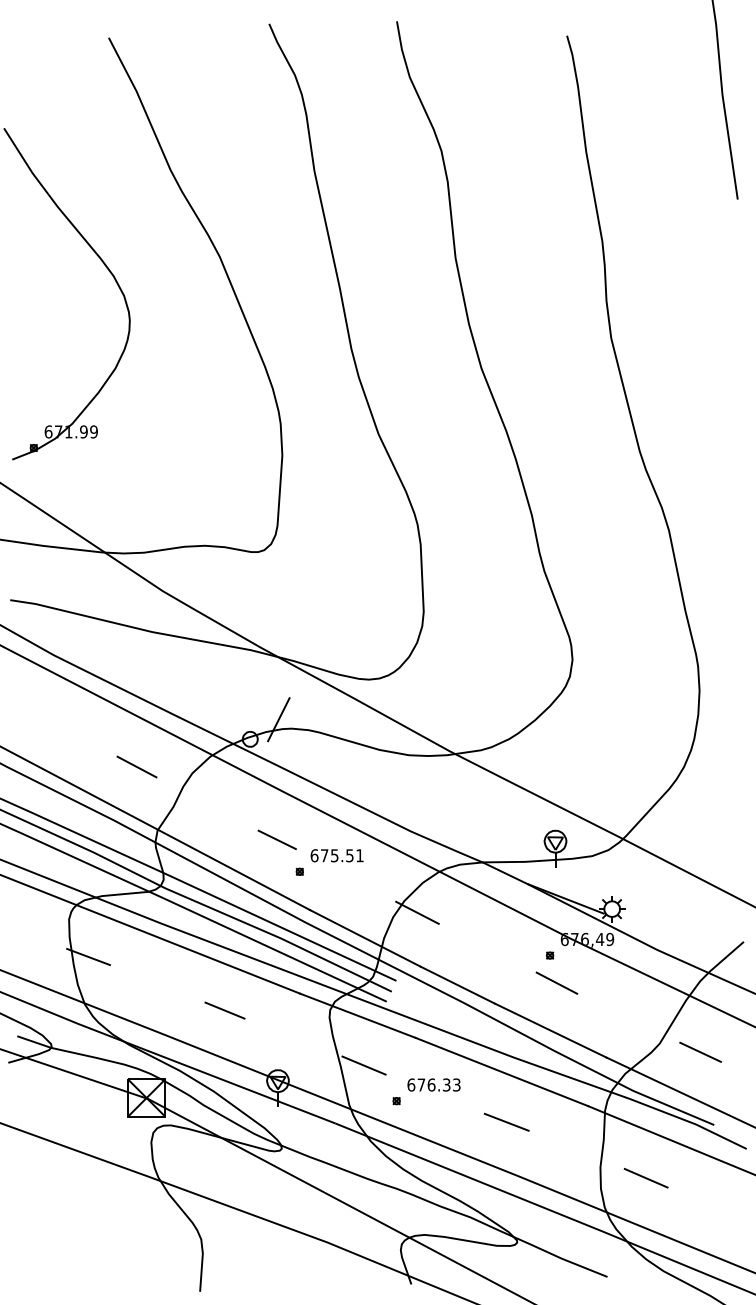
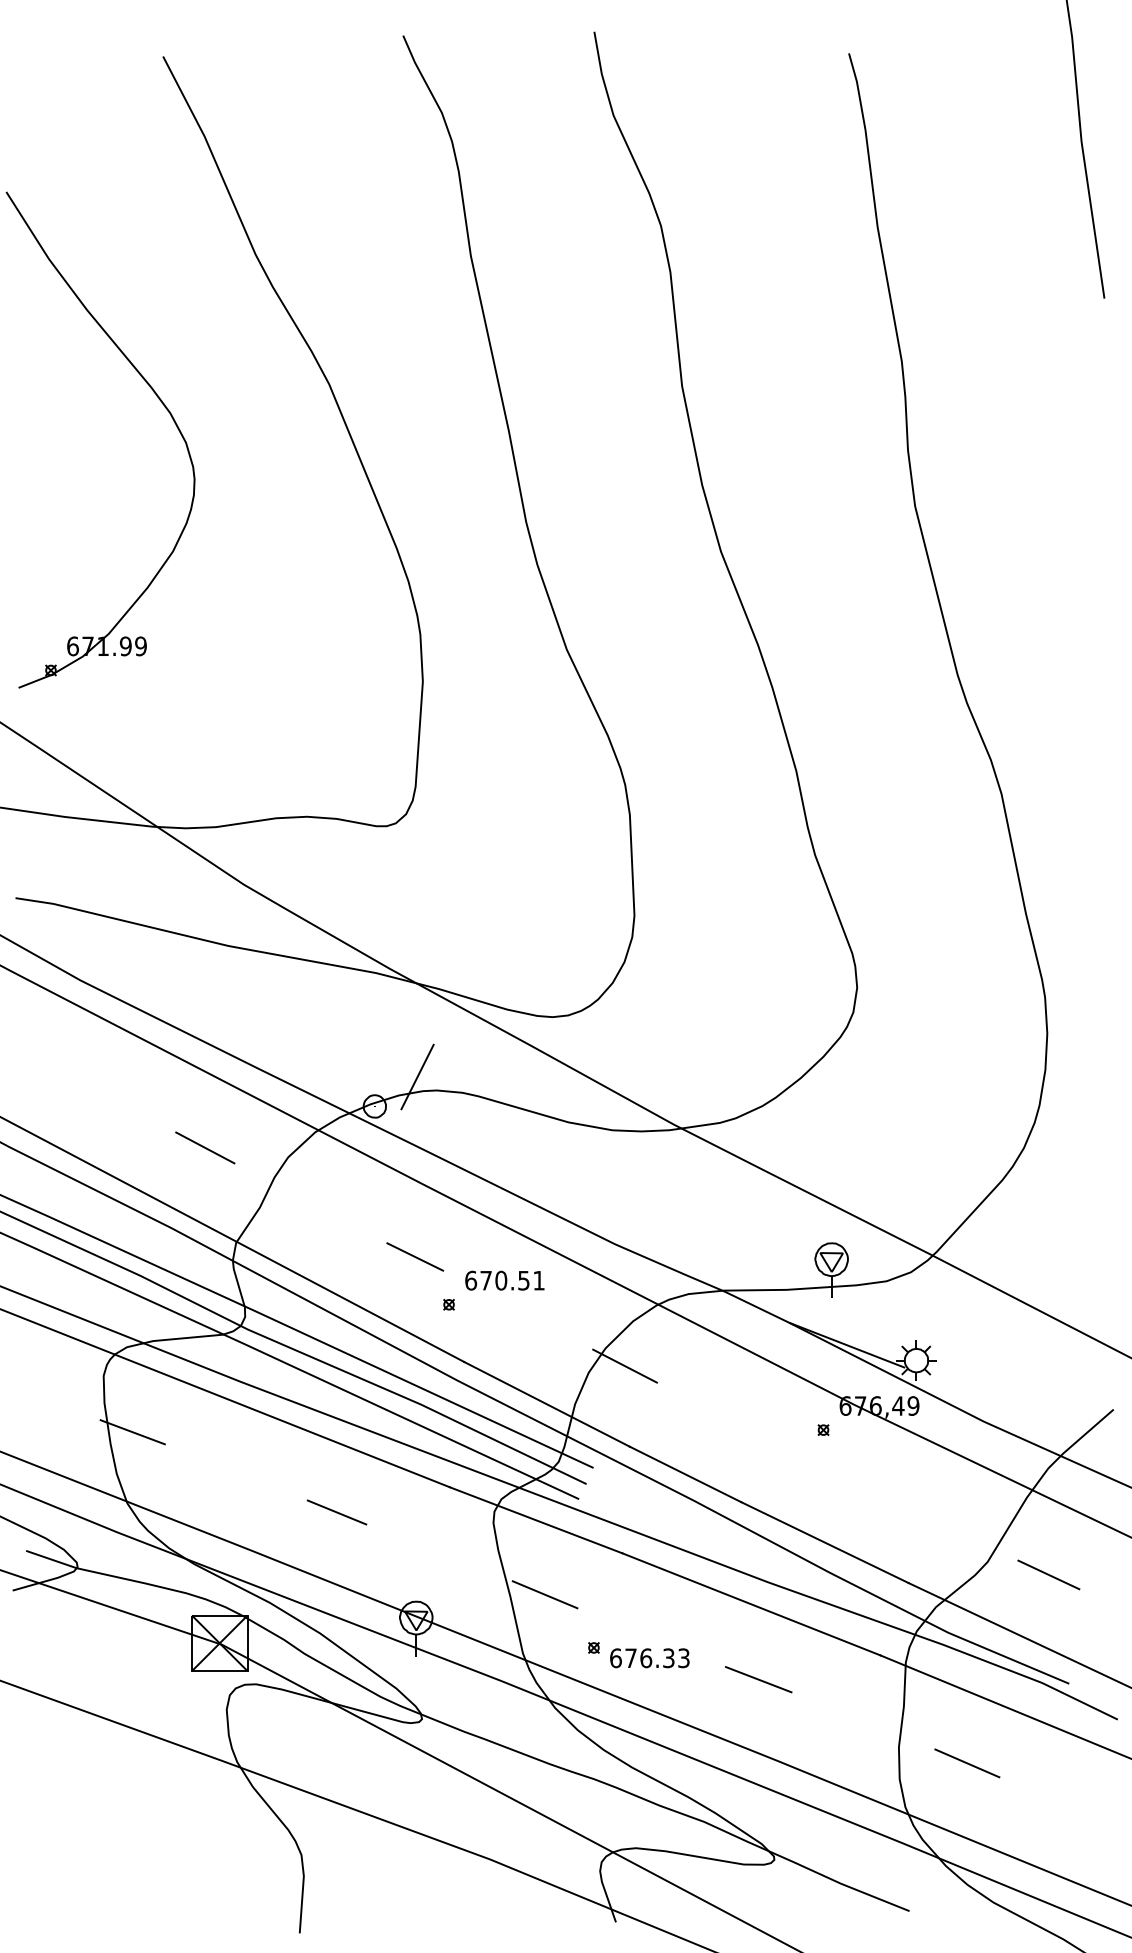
text: (334, 855) -> (500, 1280), 675.51 -> 670.51
line: (556, 982) -> (833, 1470), removed
text: (433, 1084) -> (649, 1657), moved

